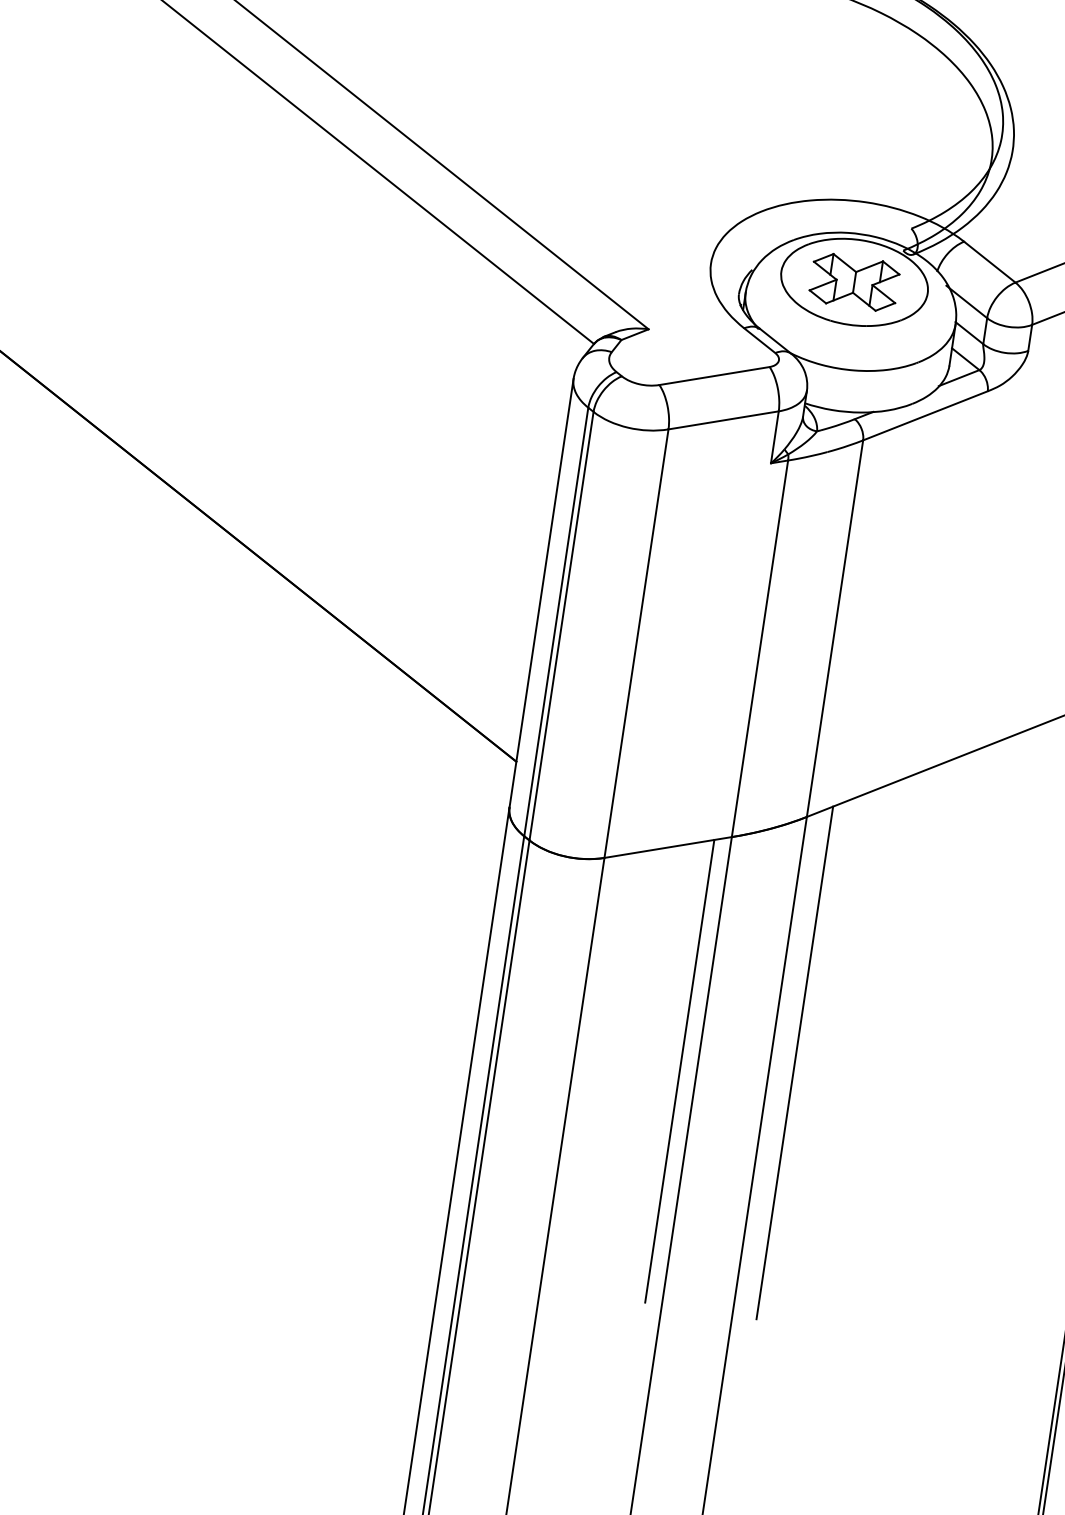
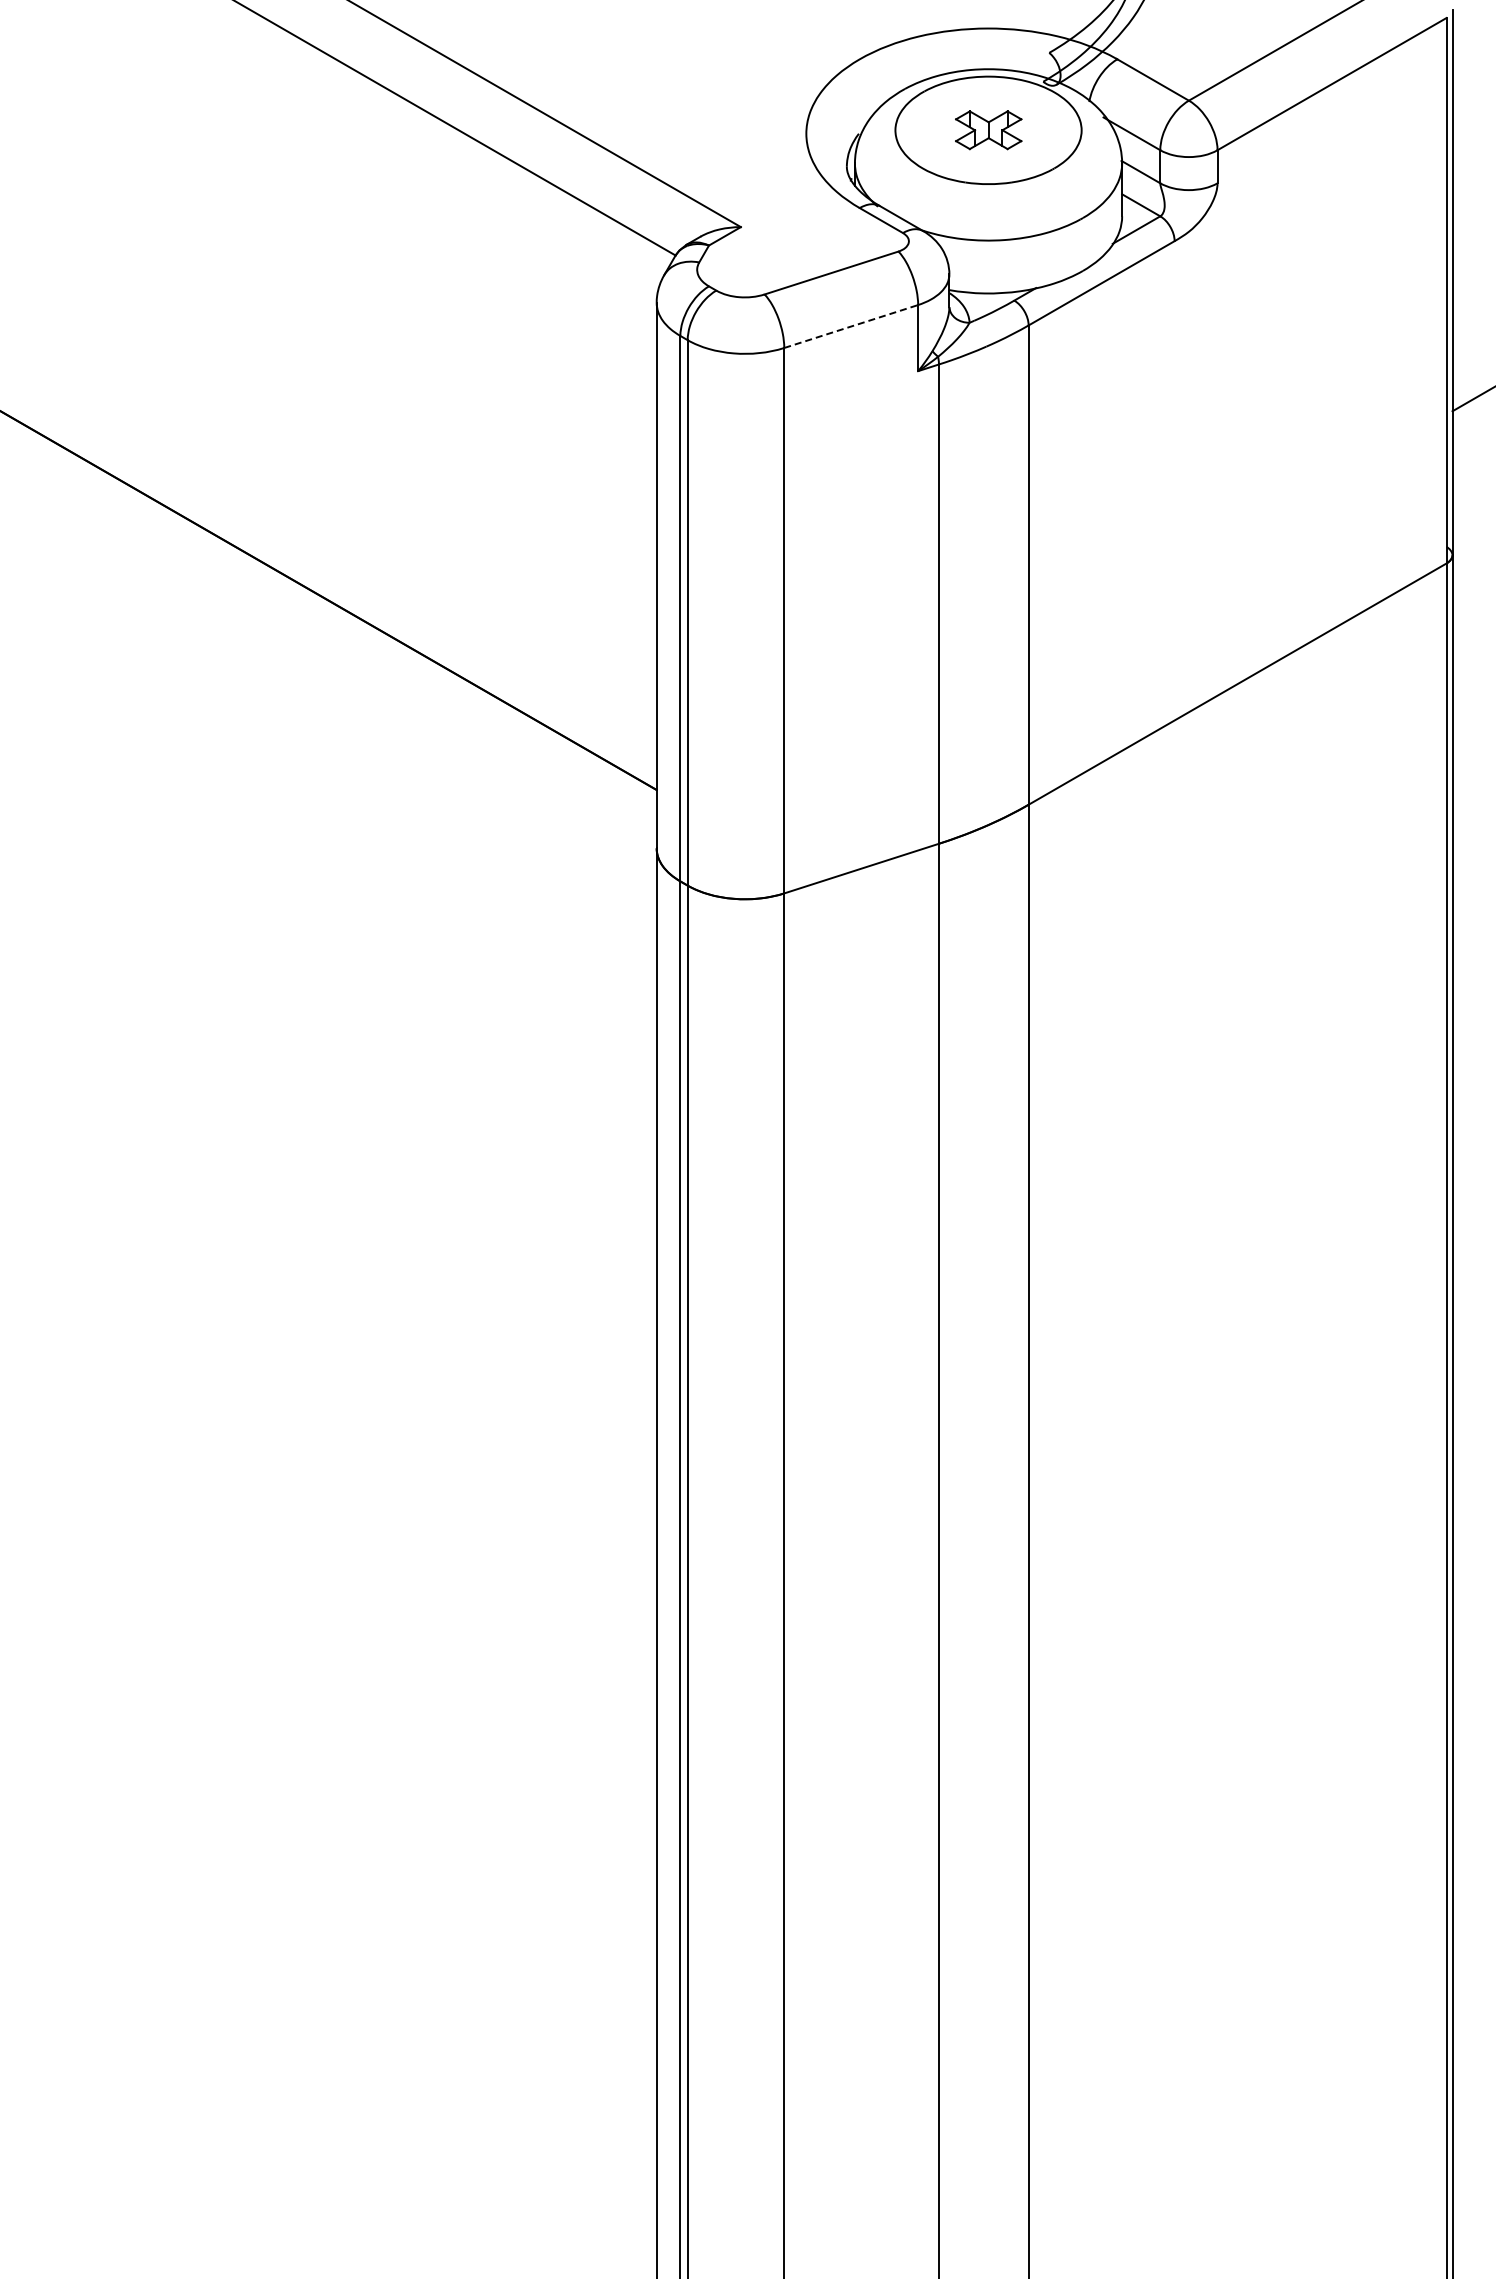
part: (854, 281) -> (988, 129), size x0.6
line: (723, 420) -> (851, 326), solid -> dashed
line: (794, 1062) -> (1059, 1112), removed
line: (679, 1070) -> (917, 1144), removed

